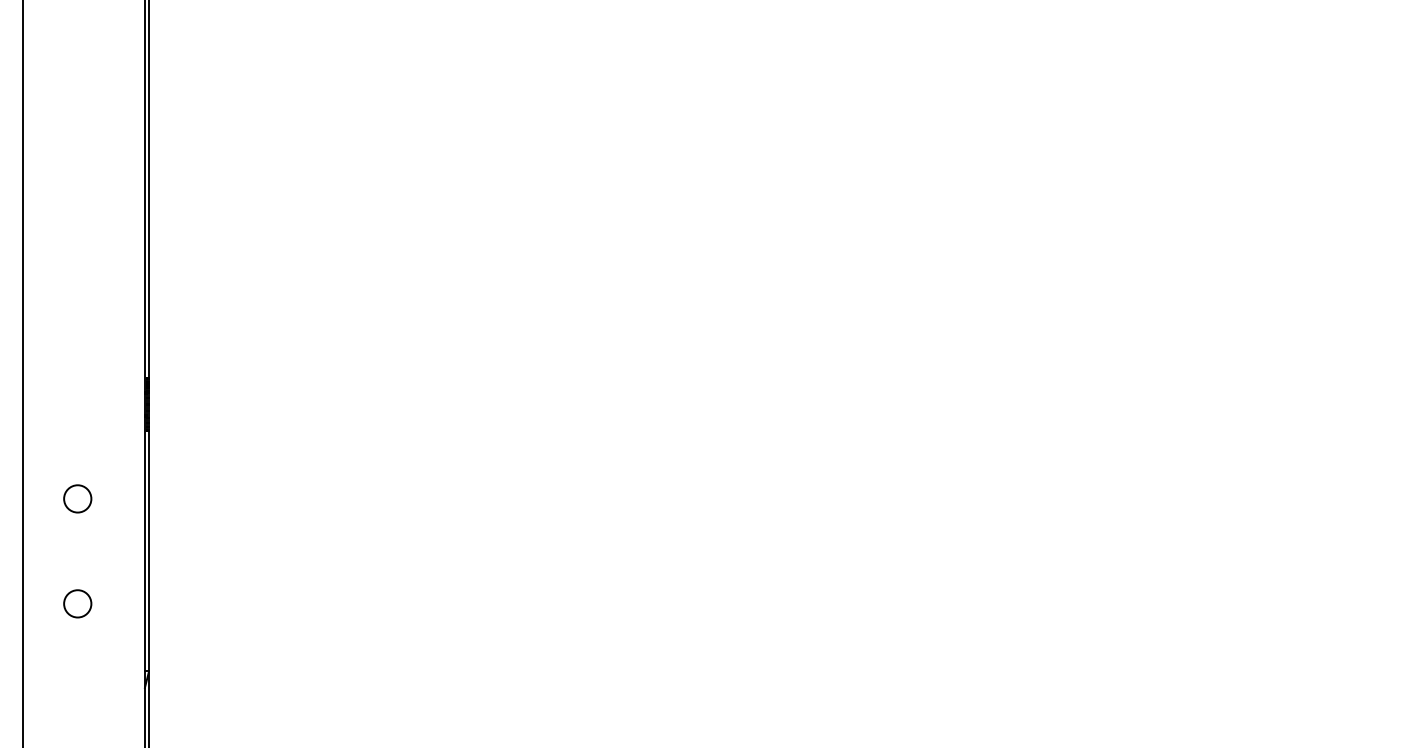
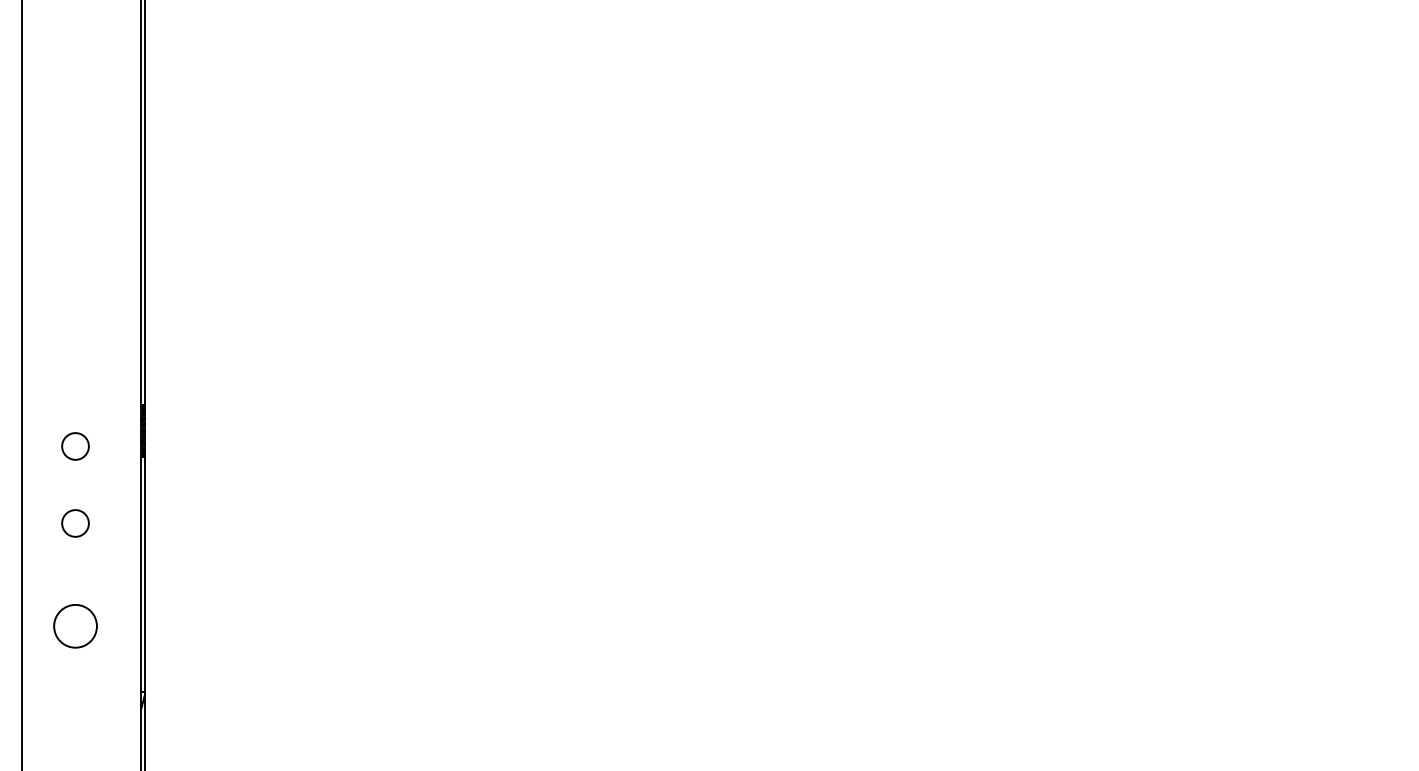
circle: (77, 420) -> (75, 446), added
circle: (77, 603) -> (75, 626), size x1.6

